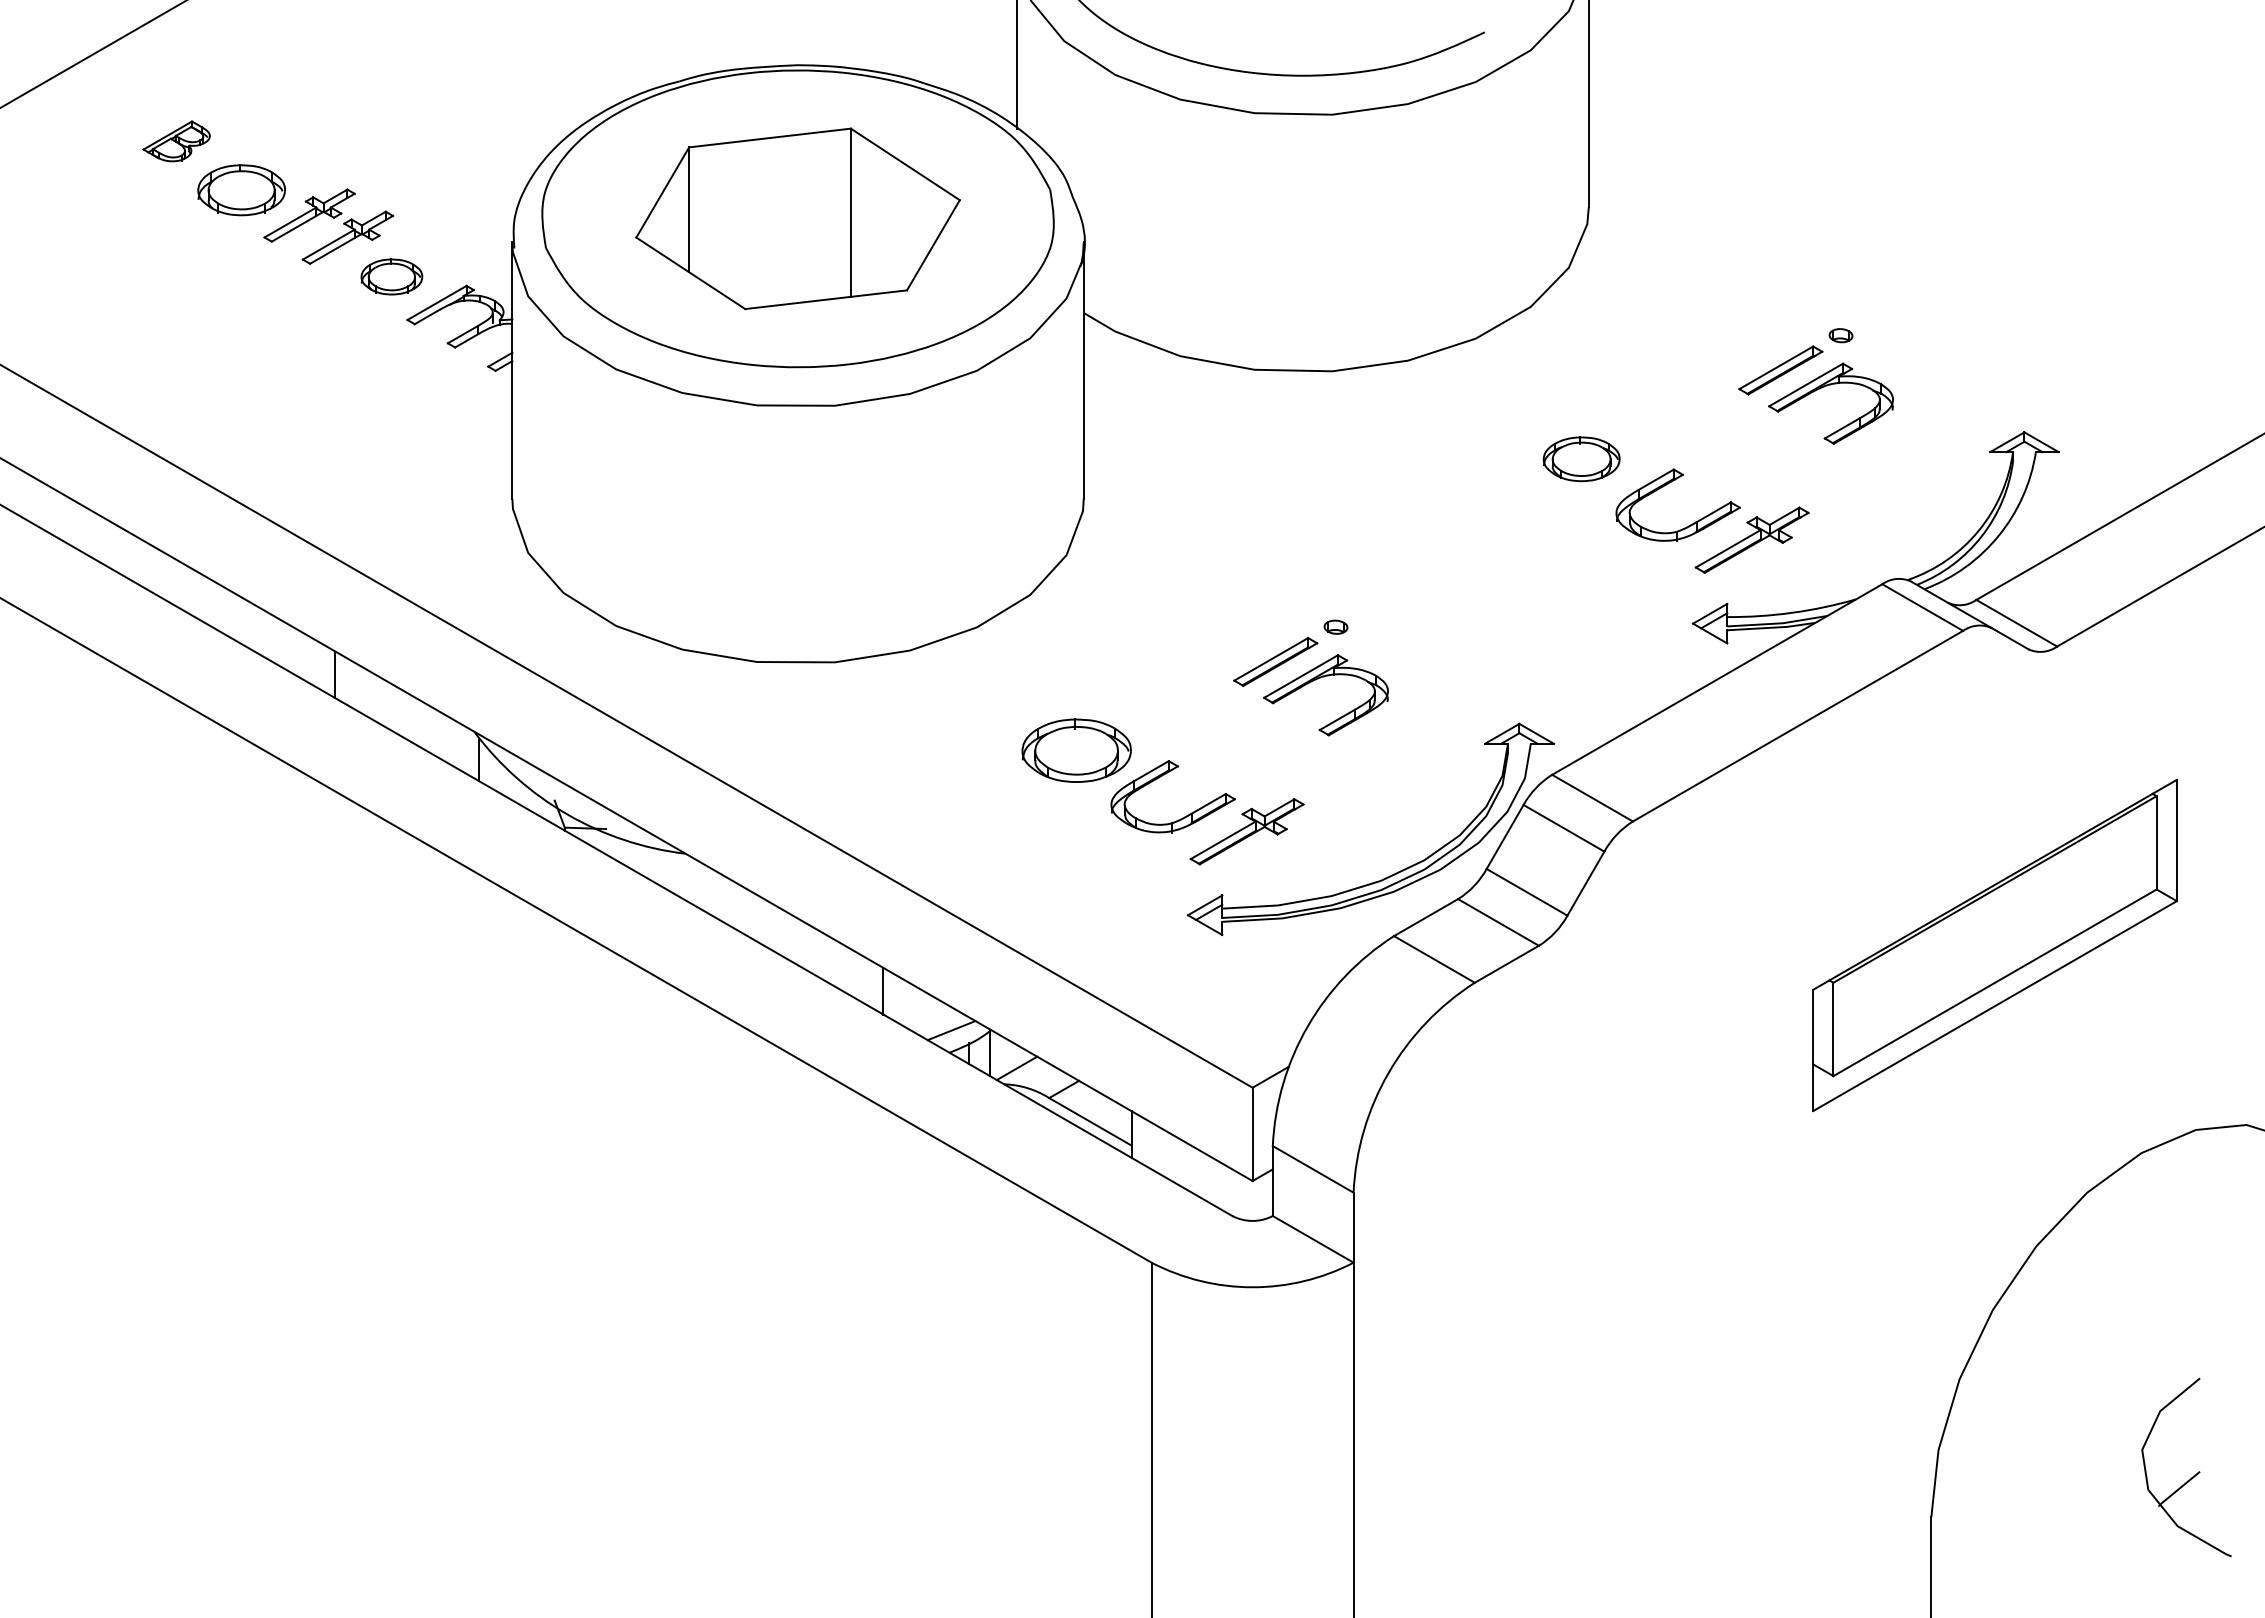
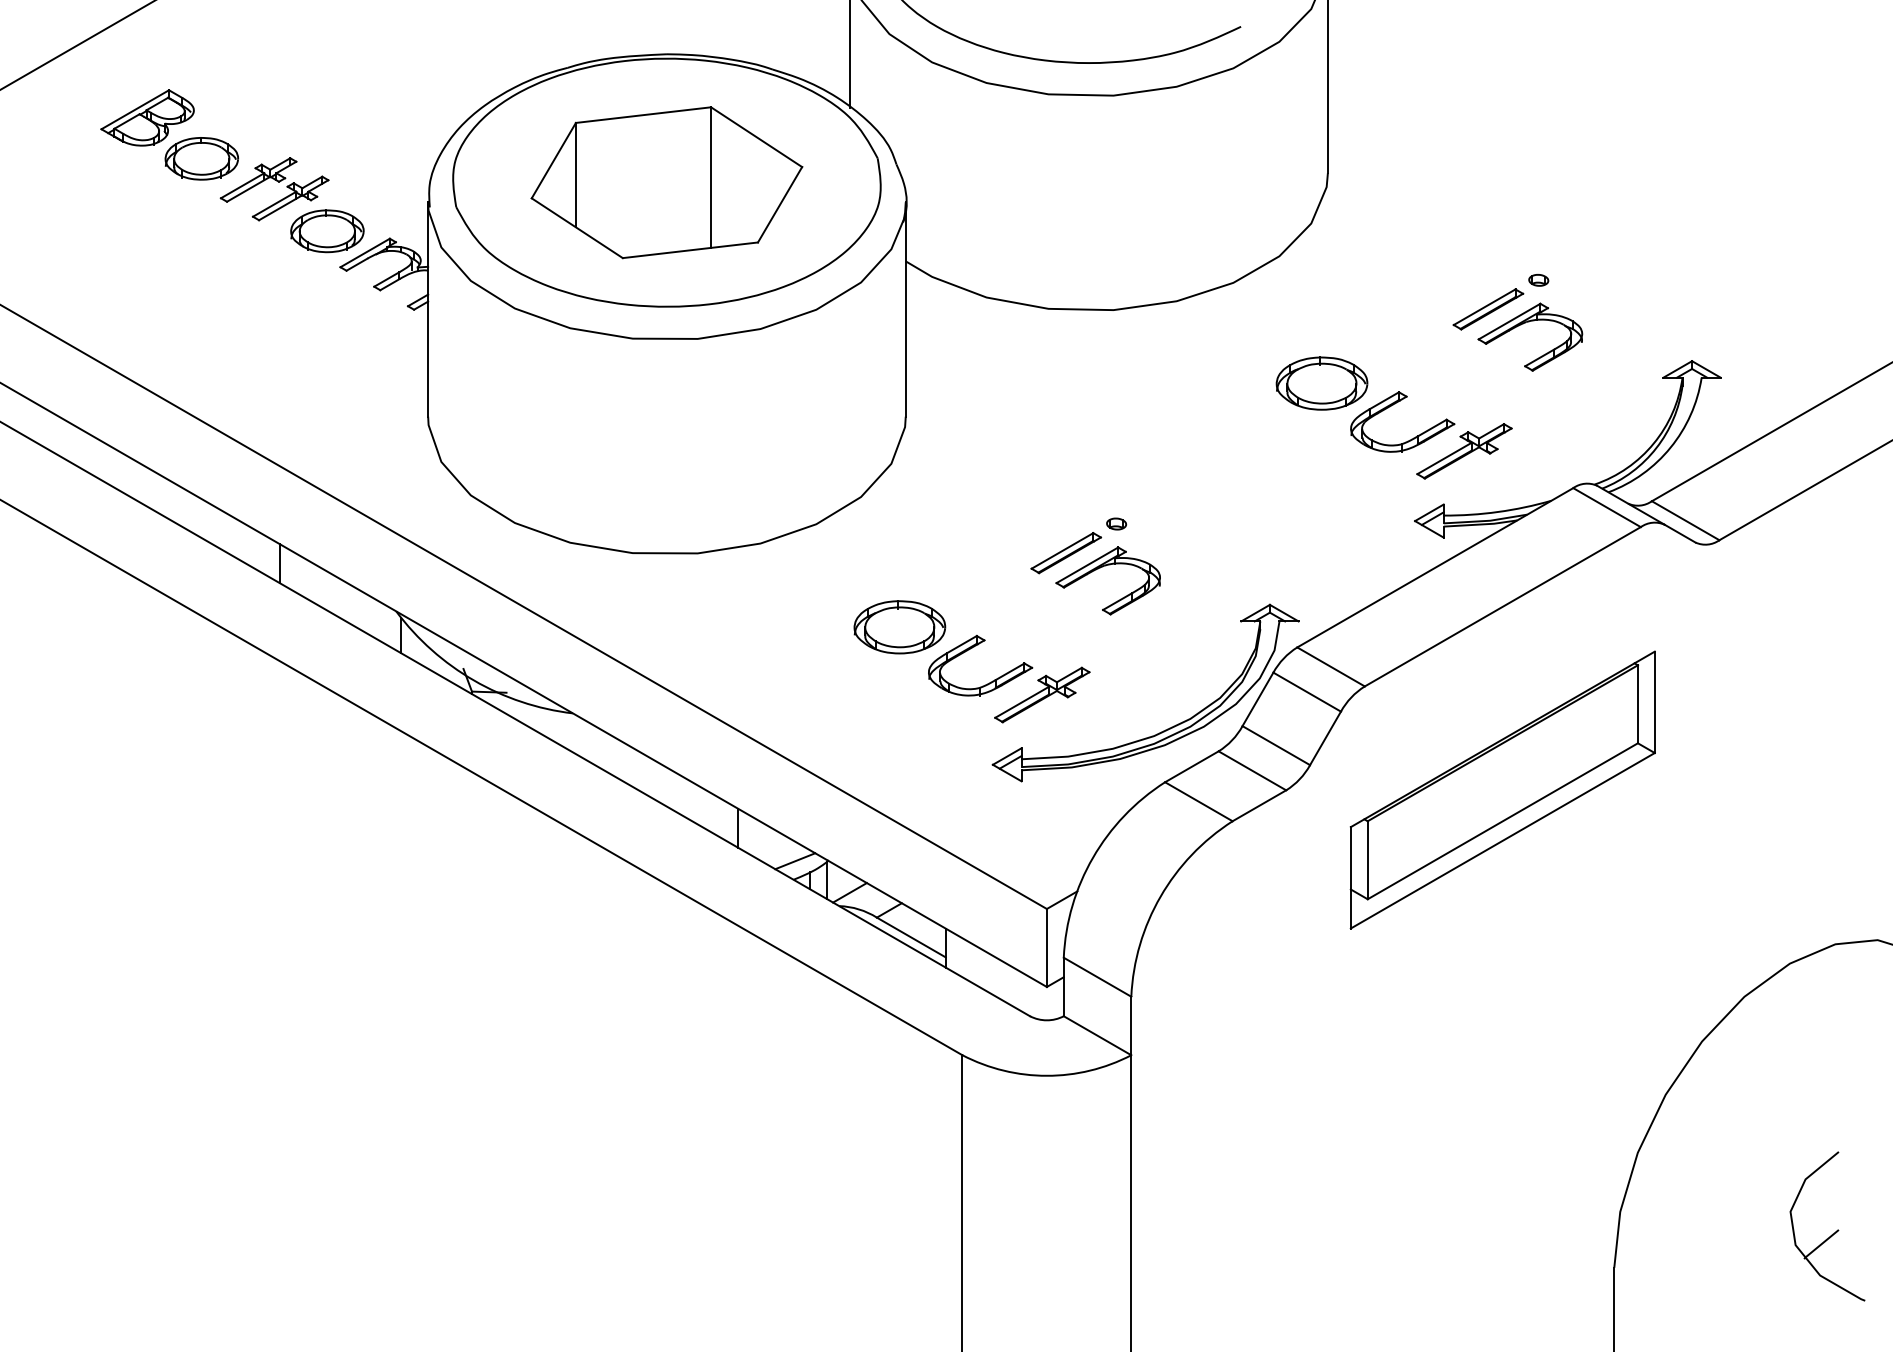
part: (176, 141) -> (147, 118), size x1.67
part: (391, 276) -> (327, 230), size x1.43
part: (1581, 459) -> (1321, 383), size x1.43
part: (1994, 944) -> (1502, 789), moved

